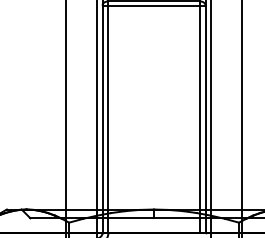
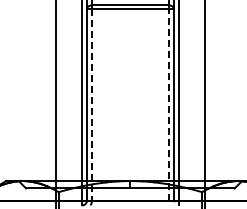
line: (107, 118) -> (91, 104), solid -> dashed
line: (199, 118) -> (168, 104), solid -> dashed

